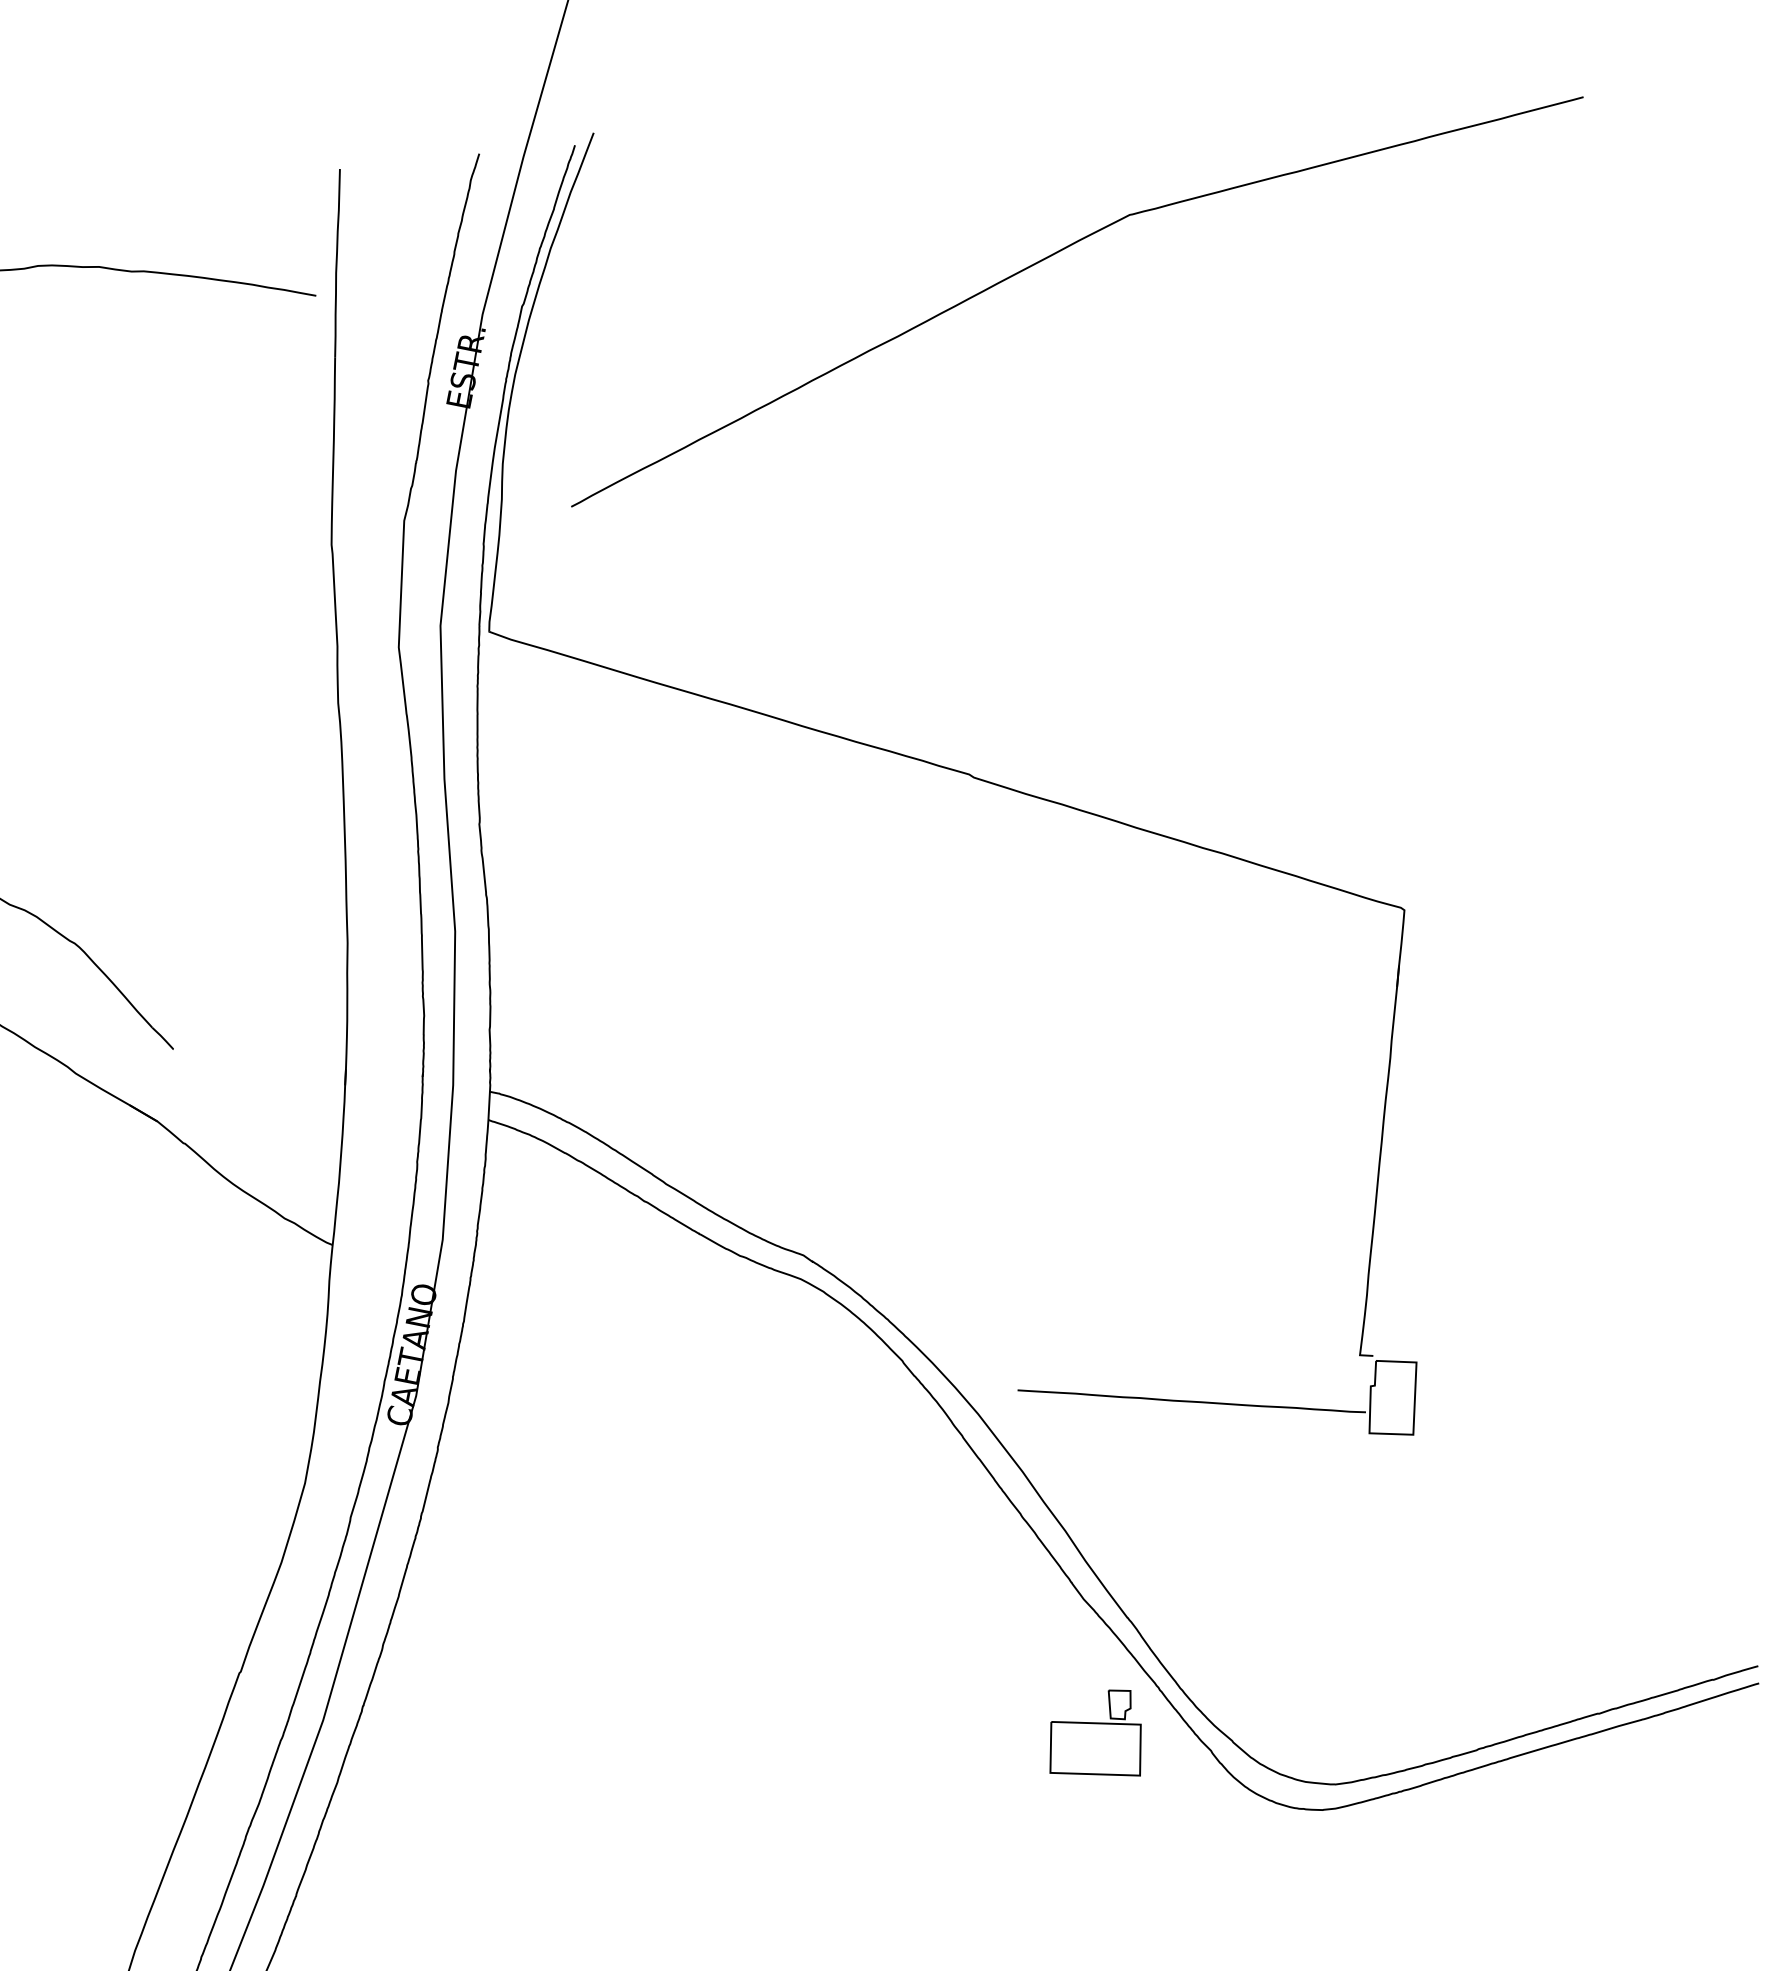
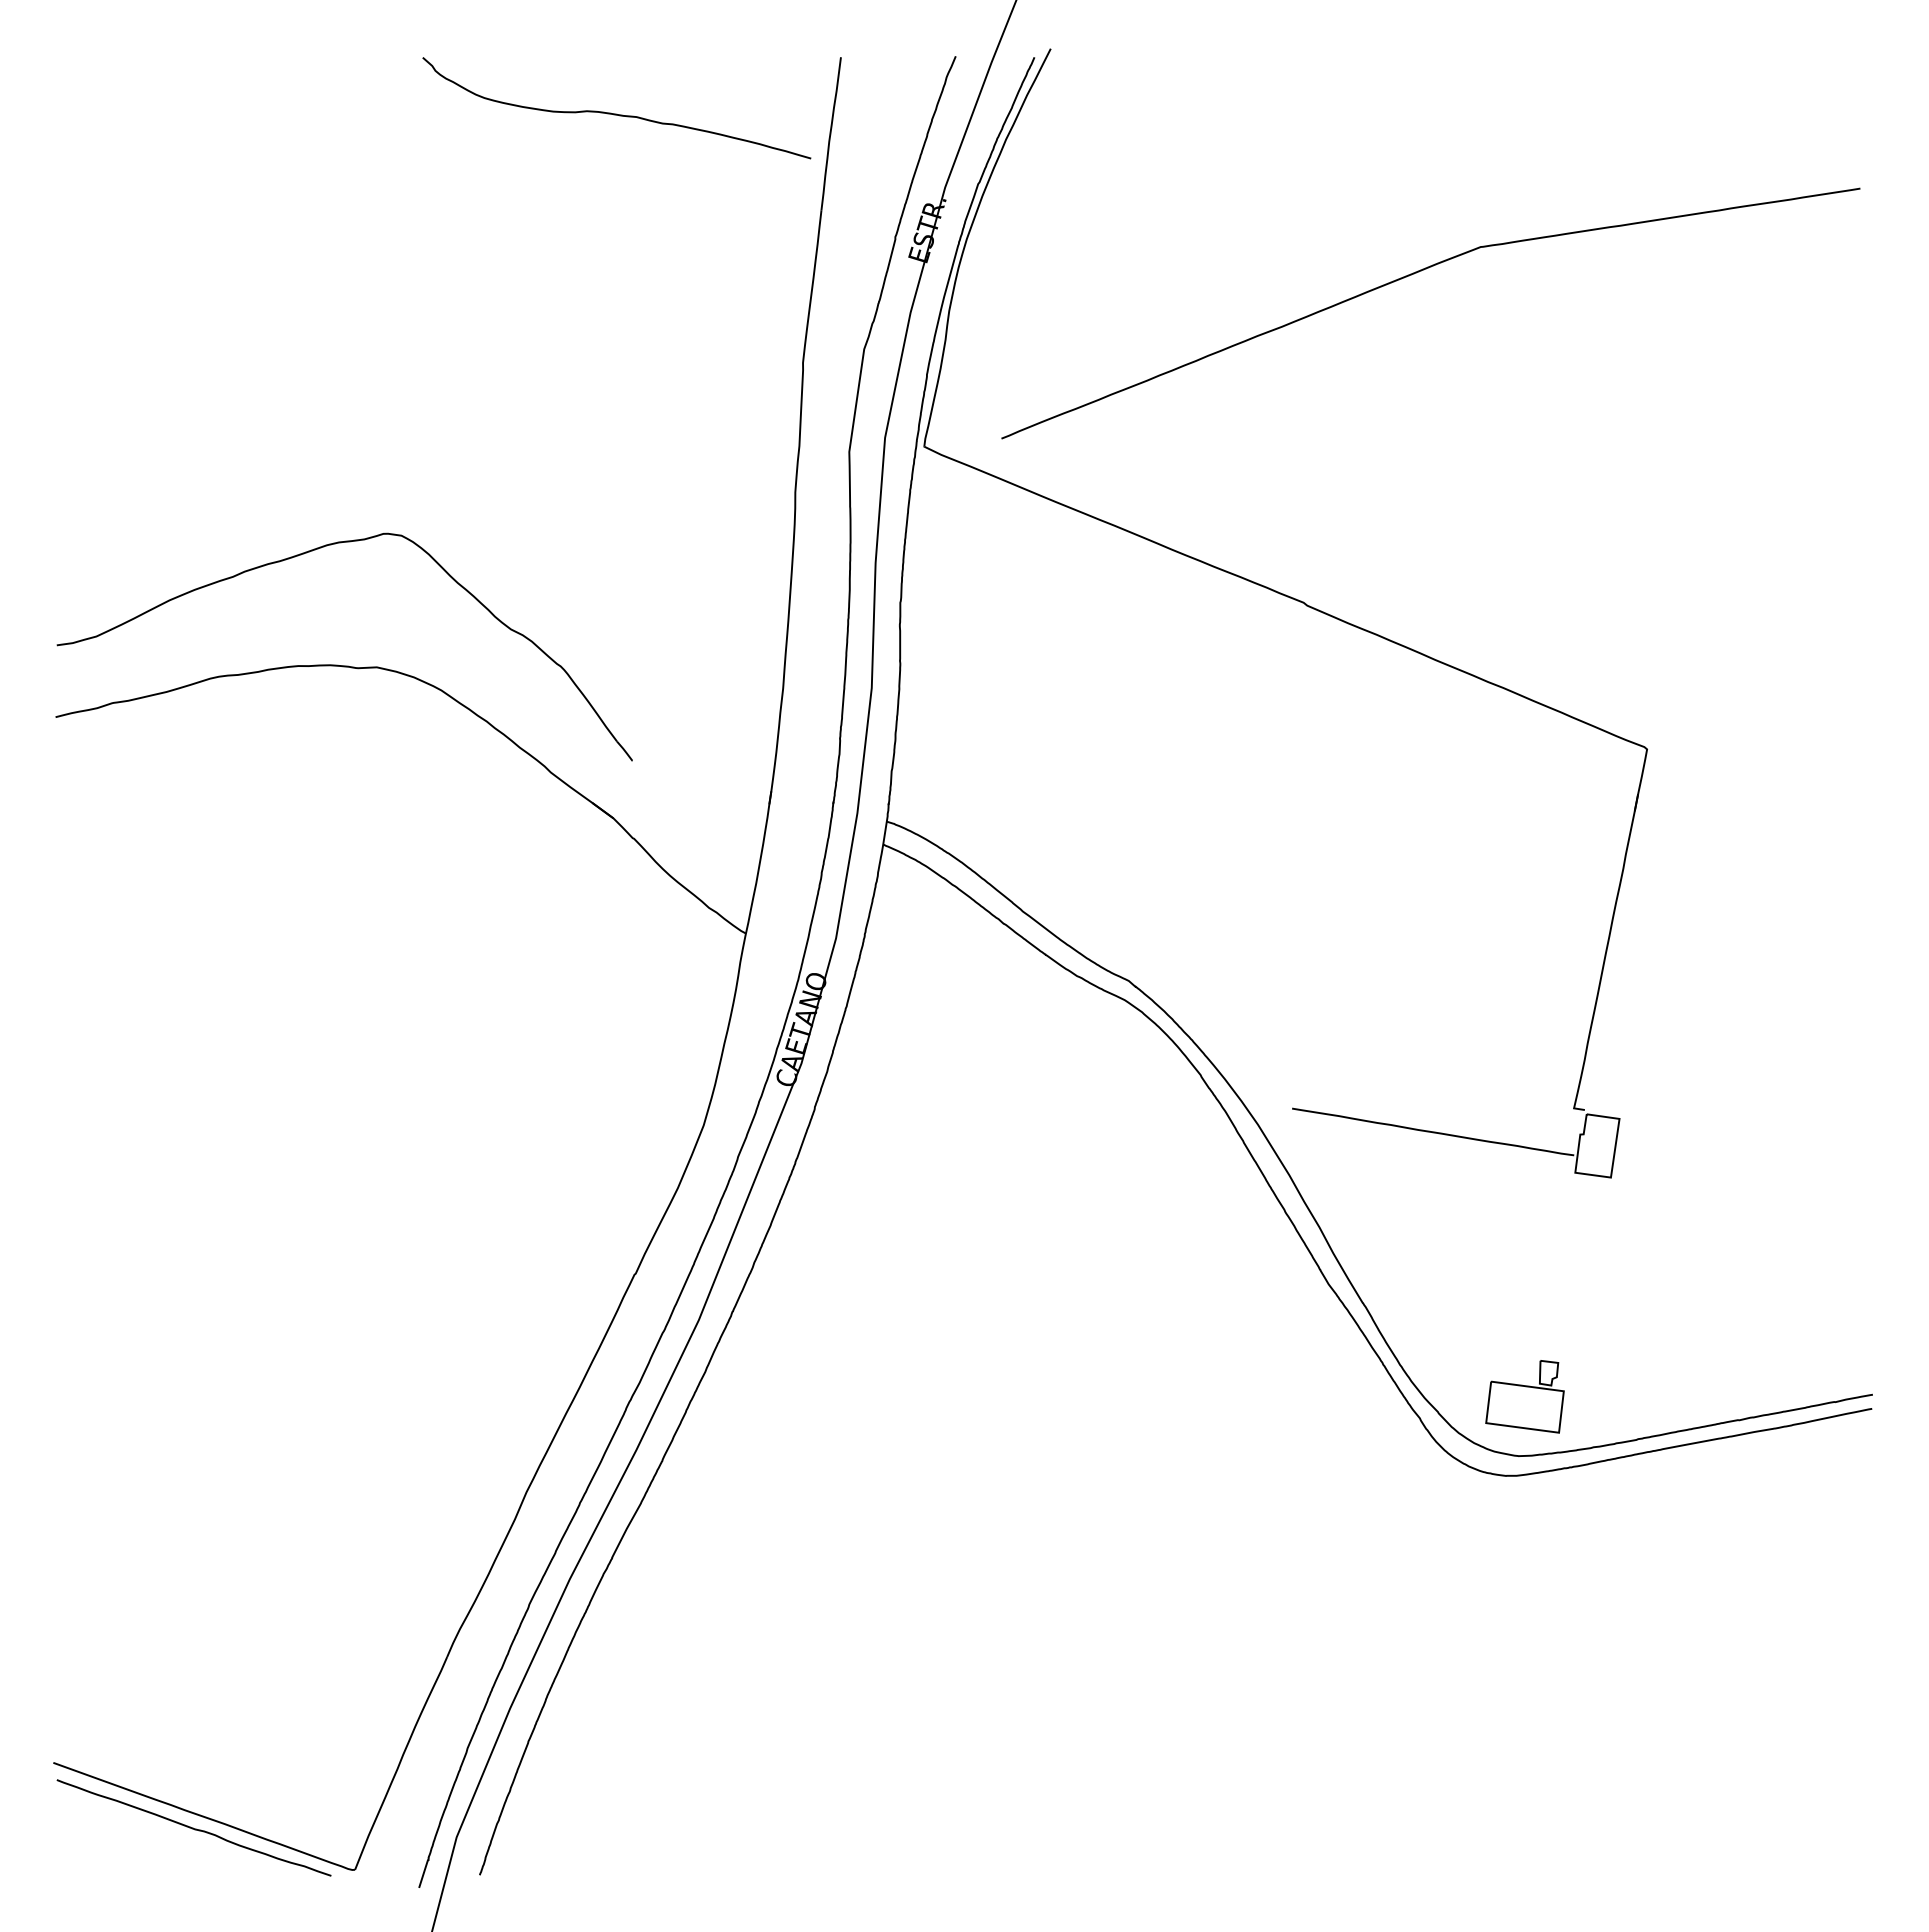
curve: (1052, 256) -> (1414, 274), moved
part: (1093, 1735) -> (1524, 1396), moved

